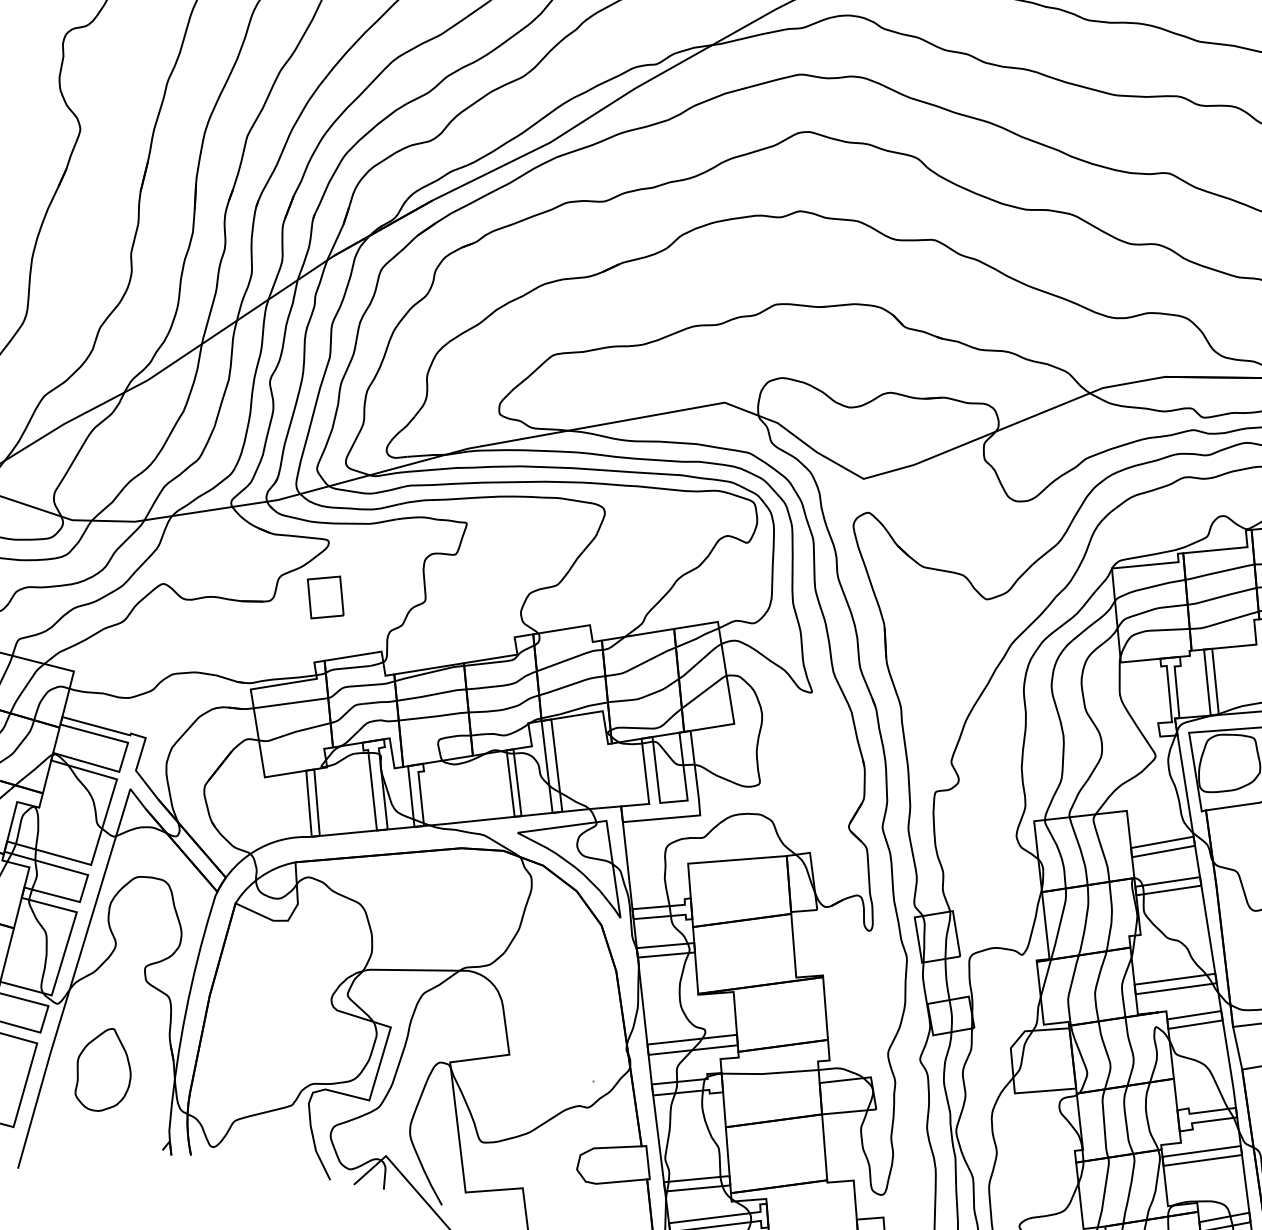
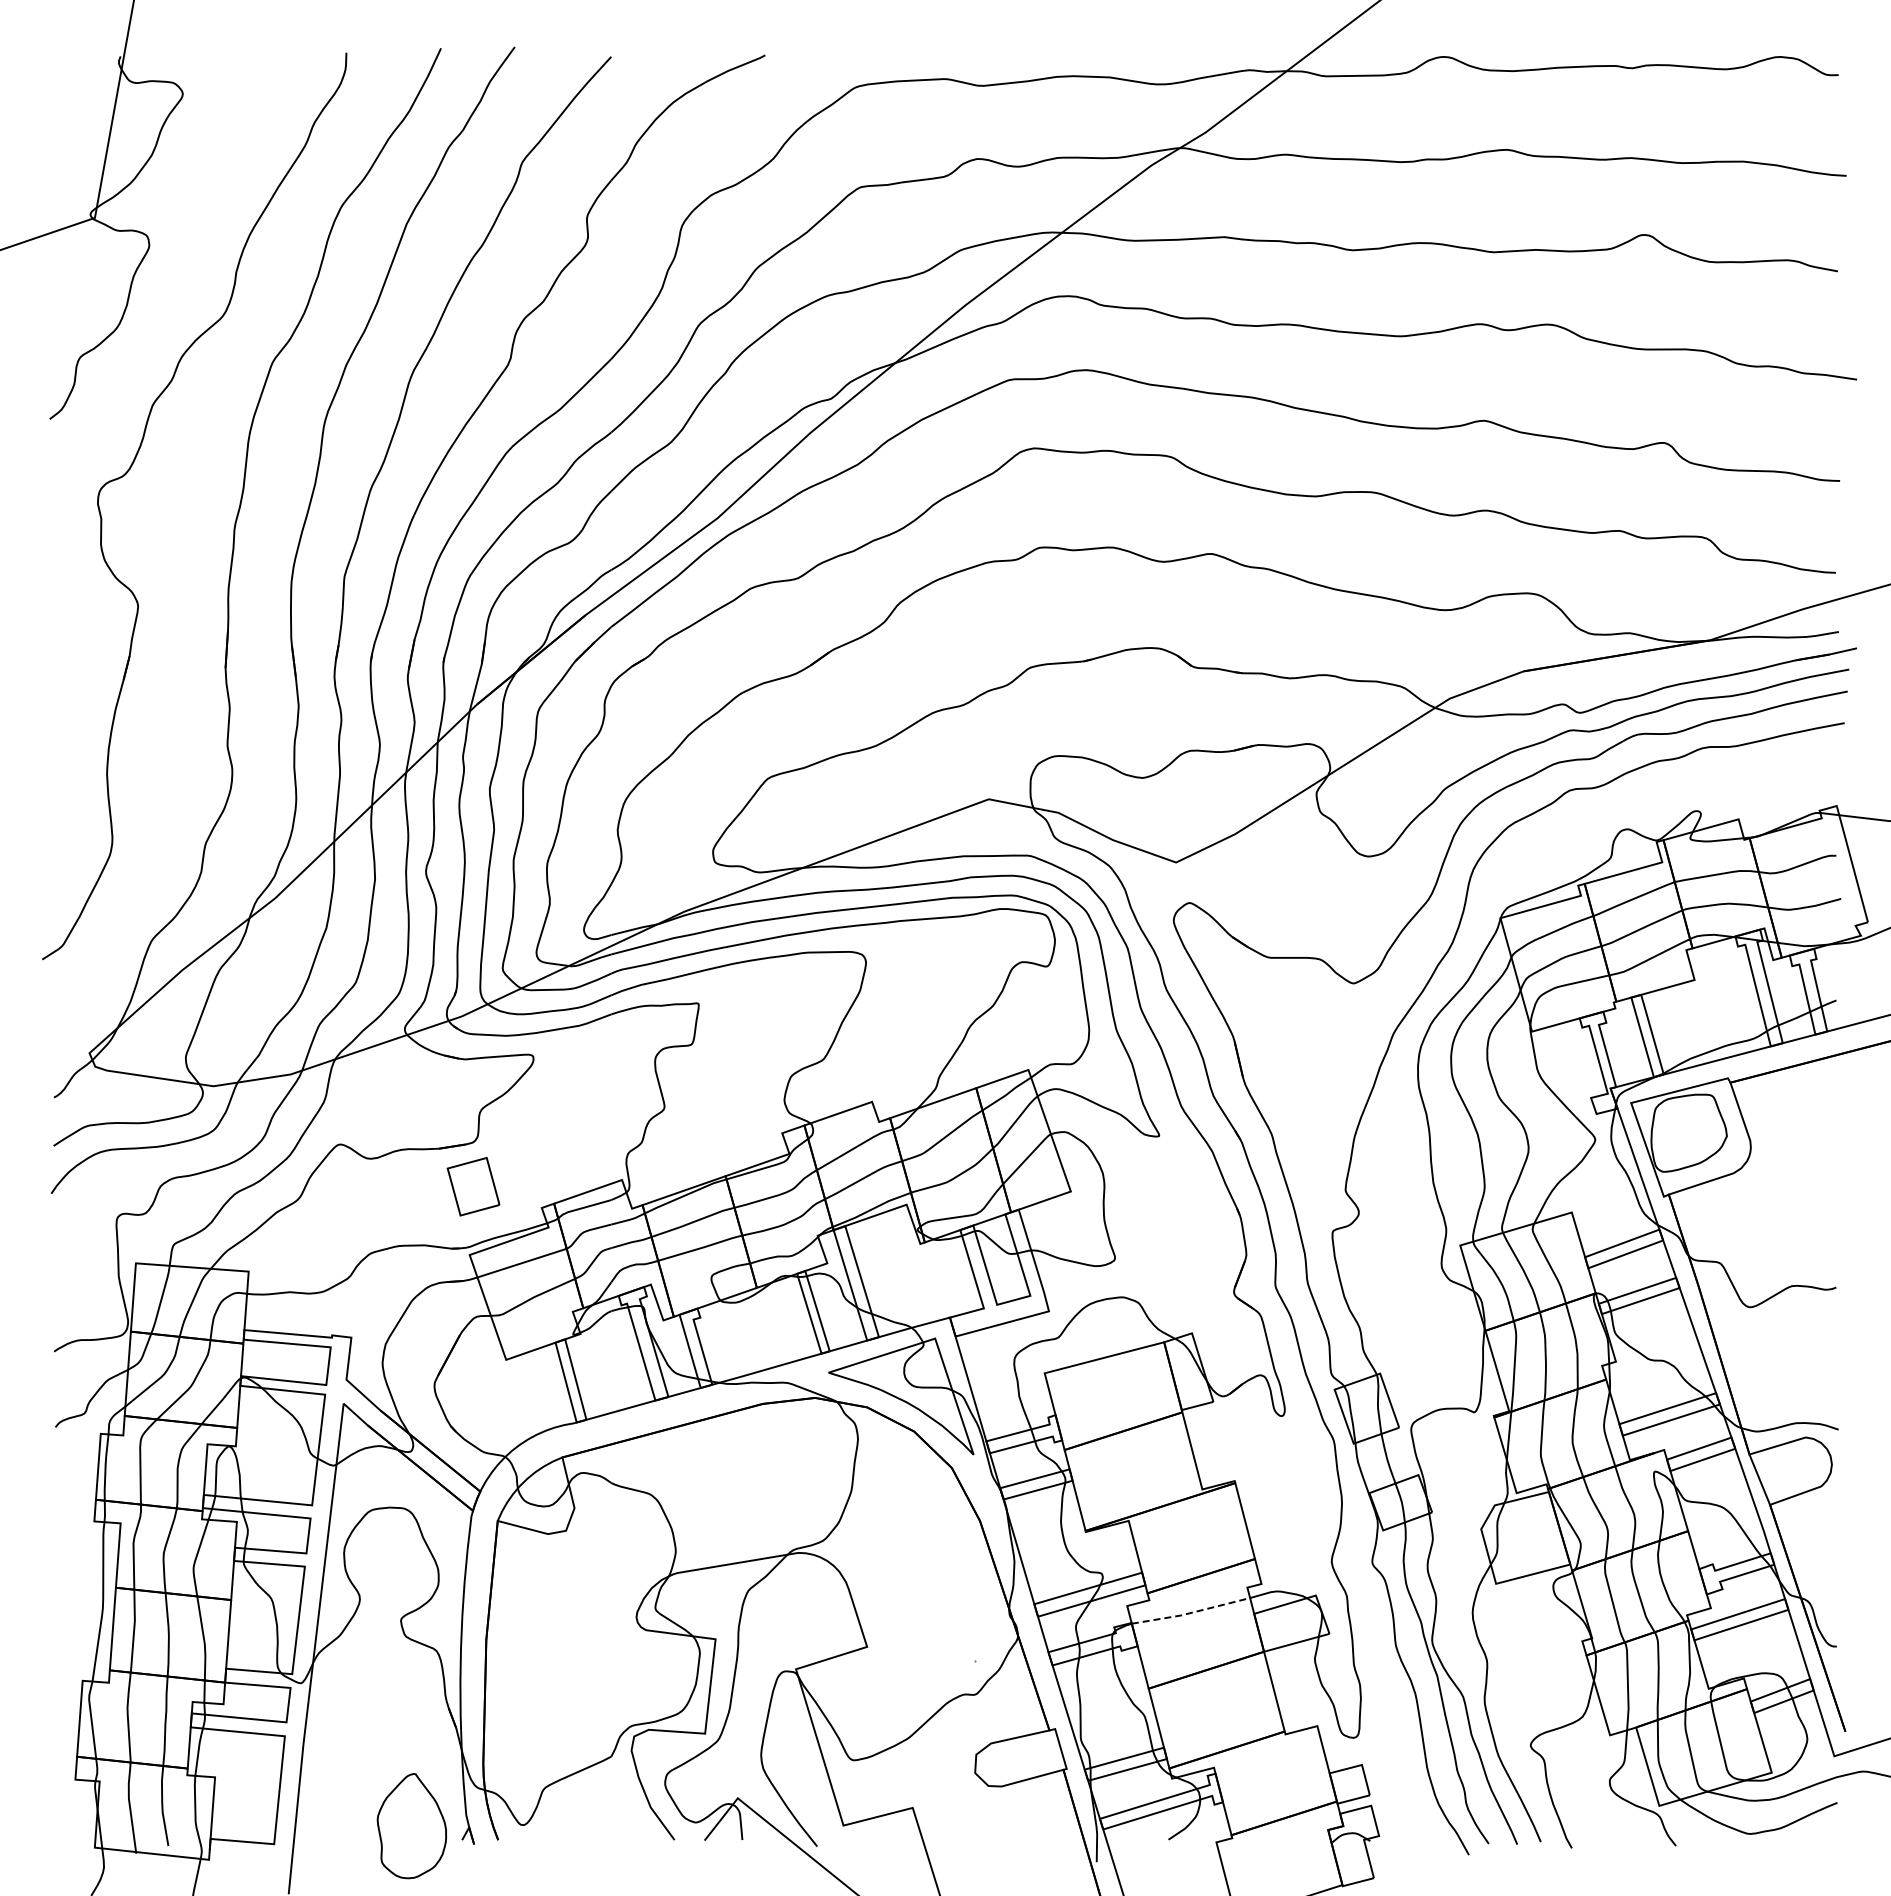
part: (325, 597) -> (473, 1186), moved
part: (103, 1070) -> (411, 1826), moved
line: (770, 1073) -> (1191, 1612), solid -> dashed

